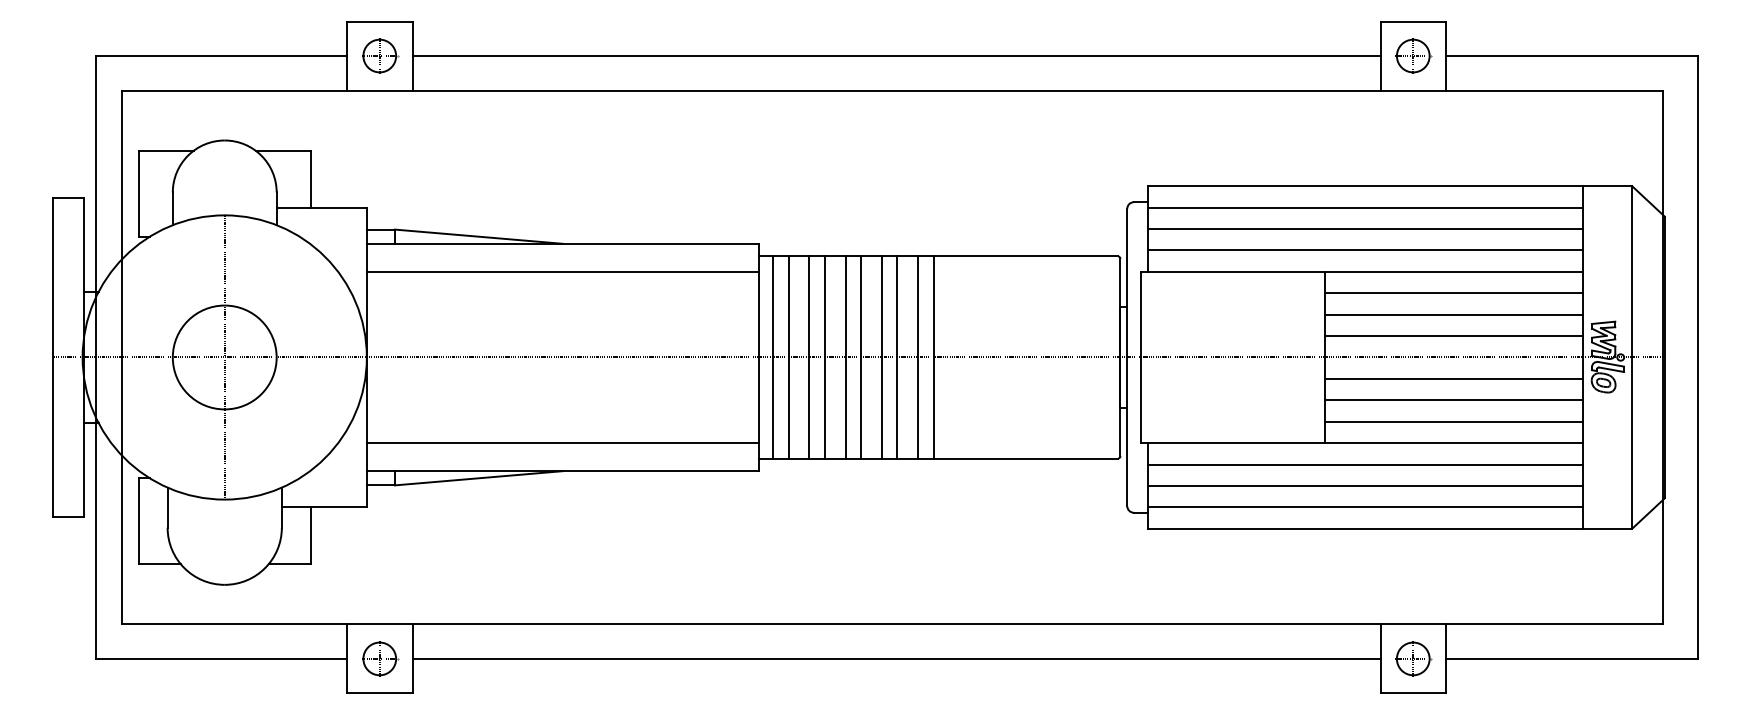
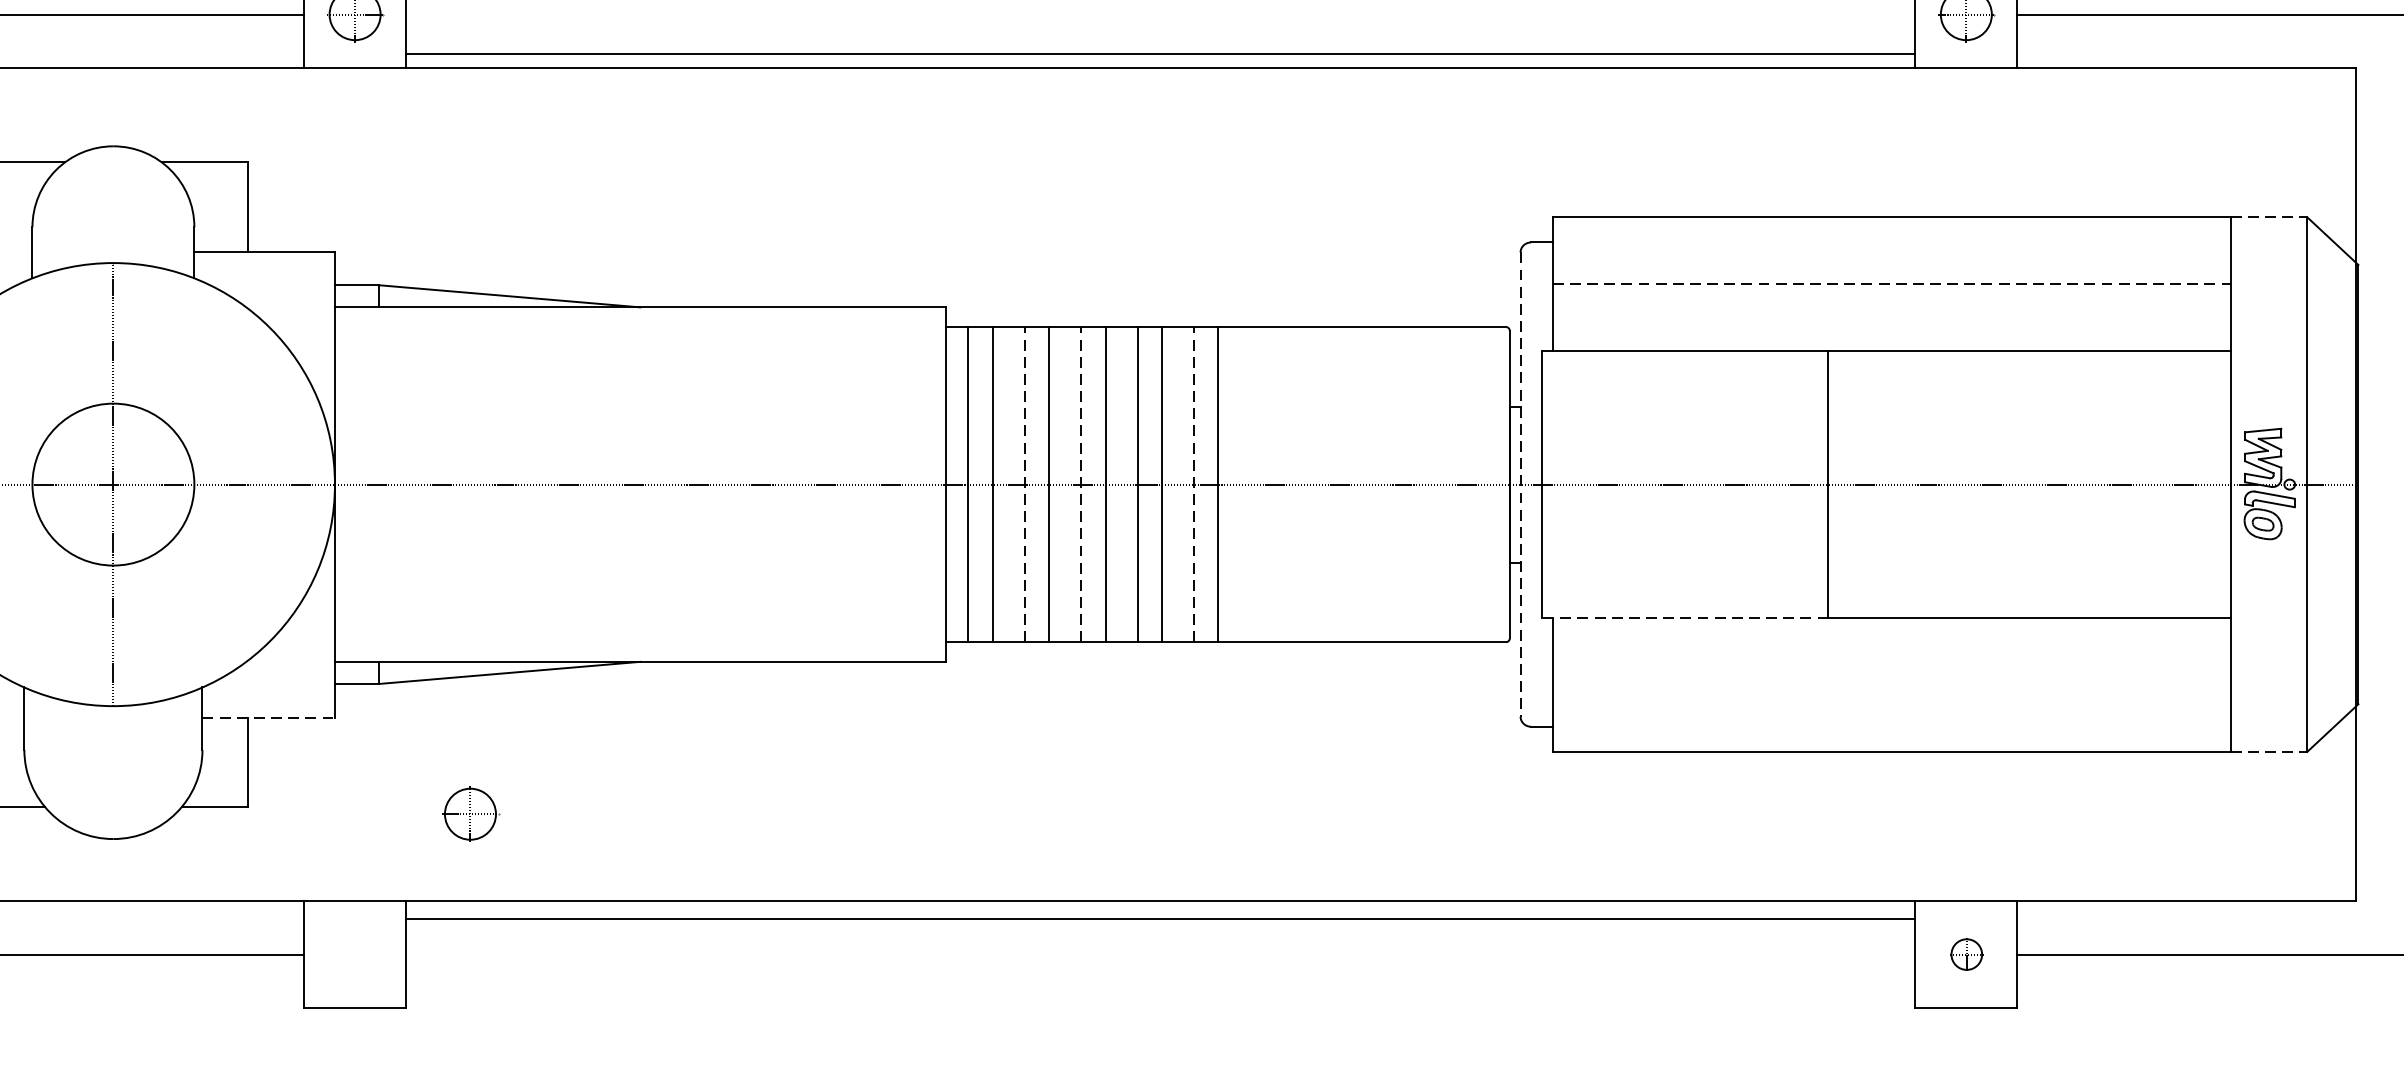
line: (896, 56) -> (1160, 54), moved
line: (1607, 186) -> (2269, 218), solid -> dashed
line: (1364, 207) -> (1890, 250), removed
line: (1365, 228) -> (1891, 283), solid -> dashed
line: (1364, 250) -> (1890, 317), removed
line: (562, 272) -> (639, 352), removed
line: (1453, 293) -> (2029, 384), removed
line: (1453, 314) -> (2029, 417), removed
line: (1453, 336) -> (2029, 451), removed
line: (809, 357) -> (1025, 484), solid -> dashed
line: (845, 357) -> (1081, 484), solid -> dashed
line: (917, 357) -> (1193, 484), solid -> dashed
line: (1127, 357) -> (1520, 484), solid -> dashed
line: (1453, 378) -> (2029, 517), removed
line: (1453, 400) -> (2029, 551), removed
line: (1453, 421) -> (2029, 584), removed
line: (562, 442) -> (639, 617), removed
line: (1232, 443) -> (1684, 618), solid -> dashed
line: (1364, 464) -> (1890, 651), removed
line: (1364, 486) -> (1890, 685), removed
line: (324, 506) -> (268, 716), solid -> dashed
line: (1364, 507) -> (1890, 718), removed
line: (1607, 528) -> (2269, 751), solid -> dashed
part: (380, 658) -> (471, 813), moved
line: (896, 658) -> (1160, 918), moved
part: (1413, 658) -> (1966, 953), size x0.6

